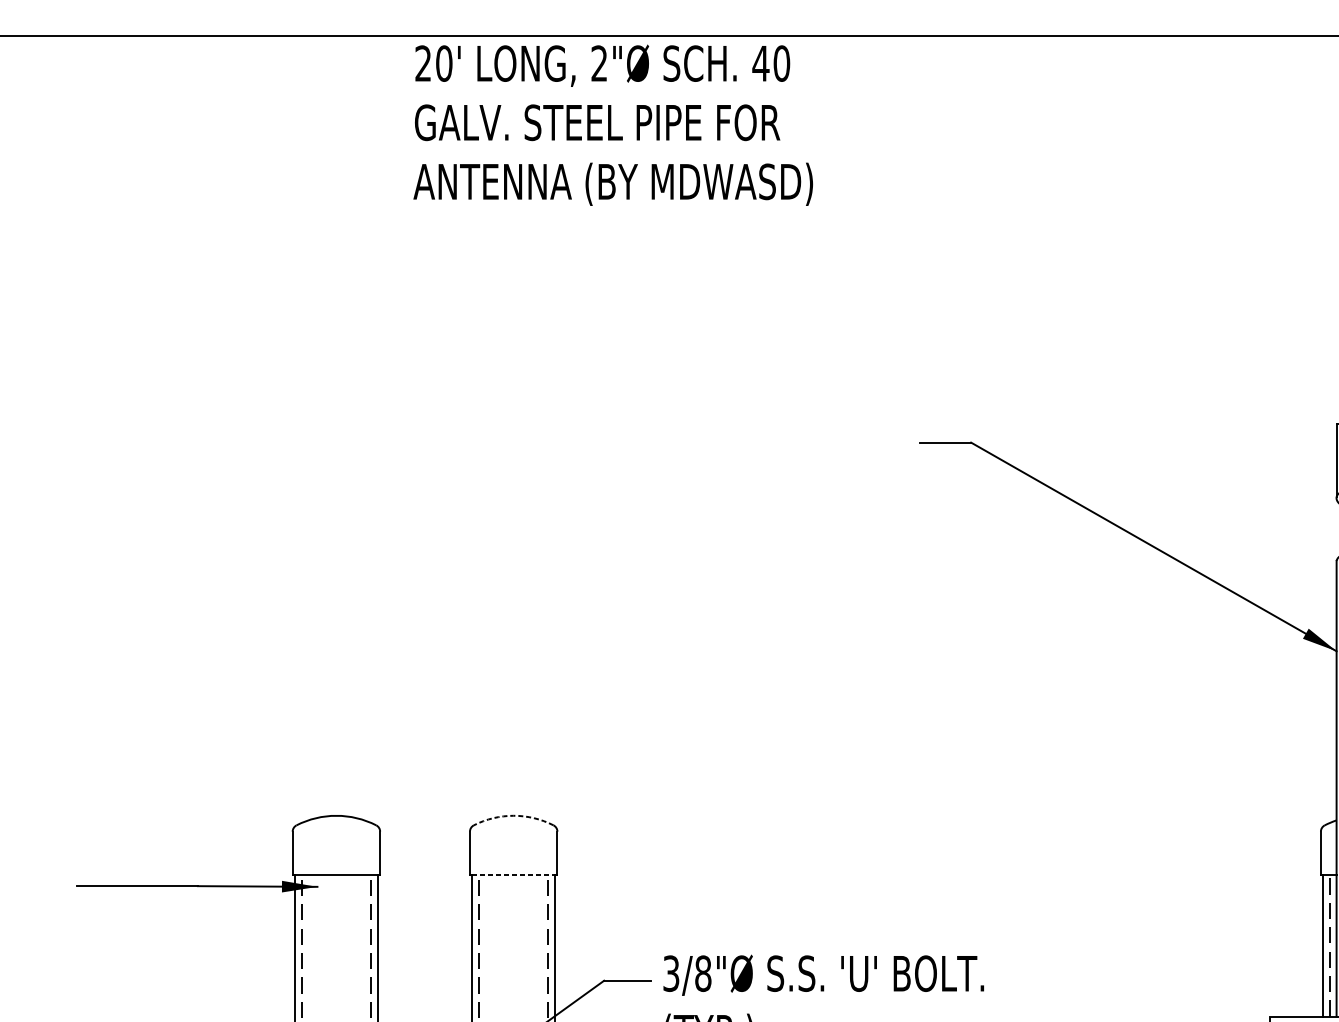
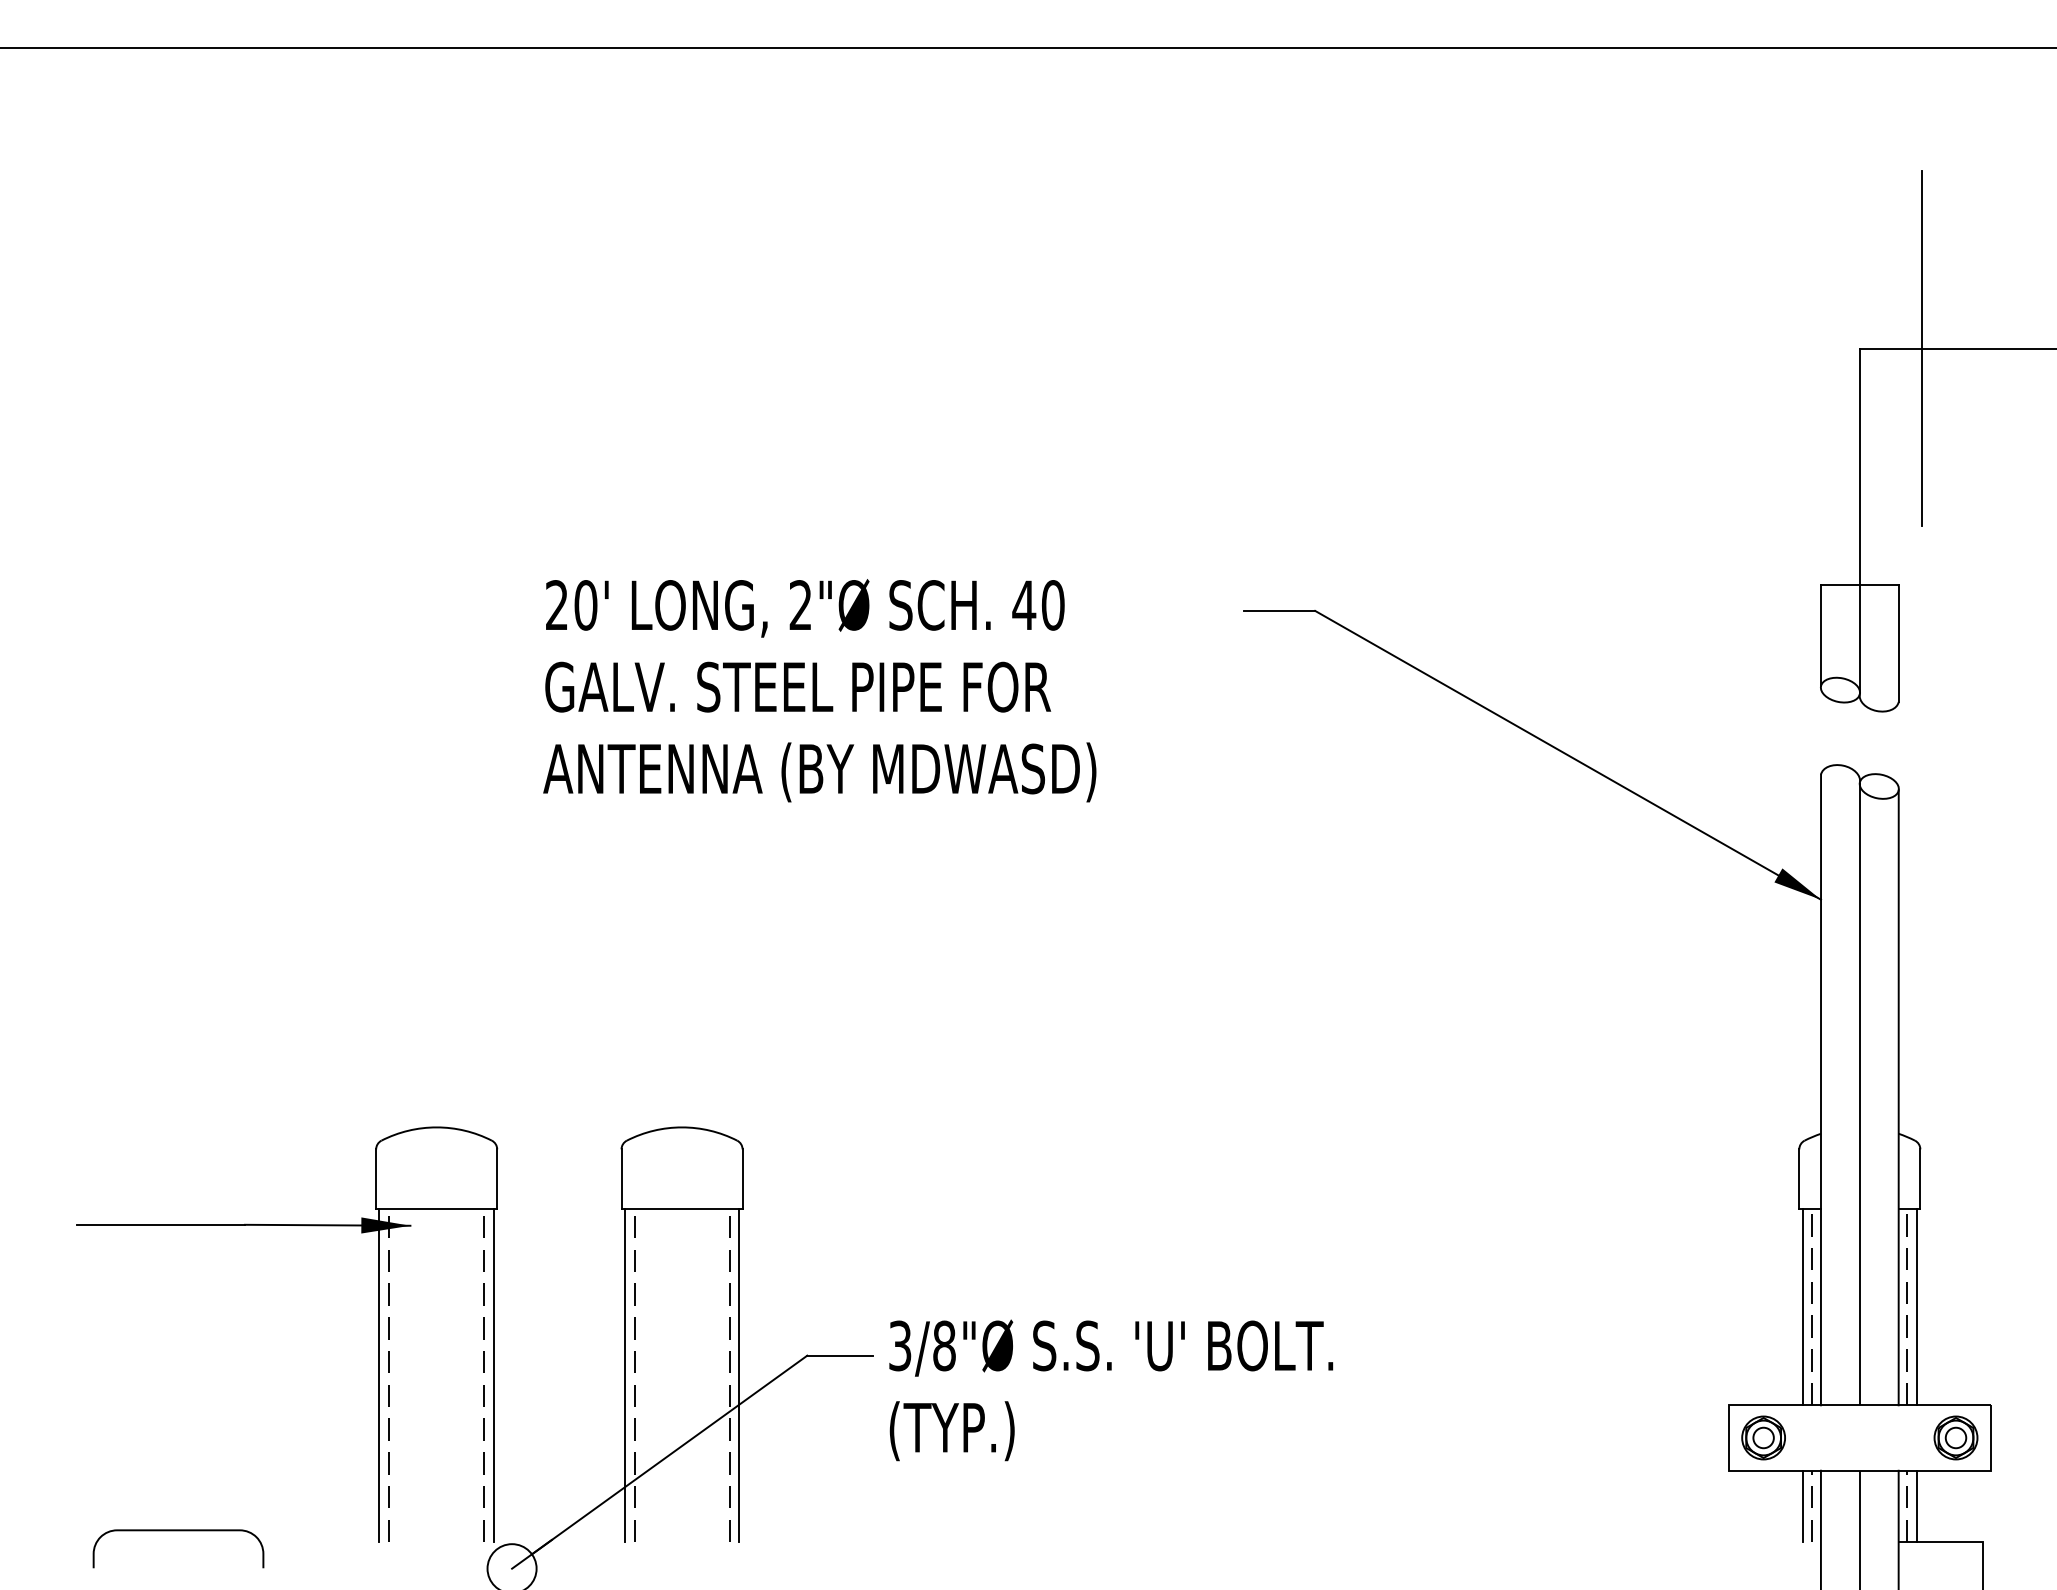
text: (613, 125) -> (819, 690), moved
arc: (514, 815) -> (682, 1127), dashed -> solid
line: (514, 875) -> (682, 1209), dashed -> solid

